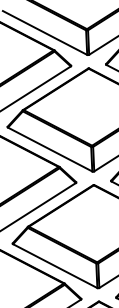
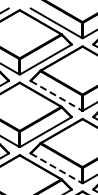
line: (50, 149) -> (56, 95), solid -> dashed
line: (55, 266) -> (56, 168), solid -> dashed

